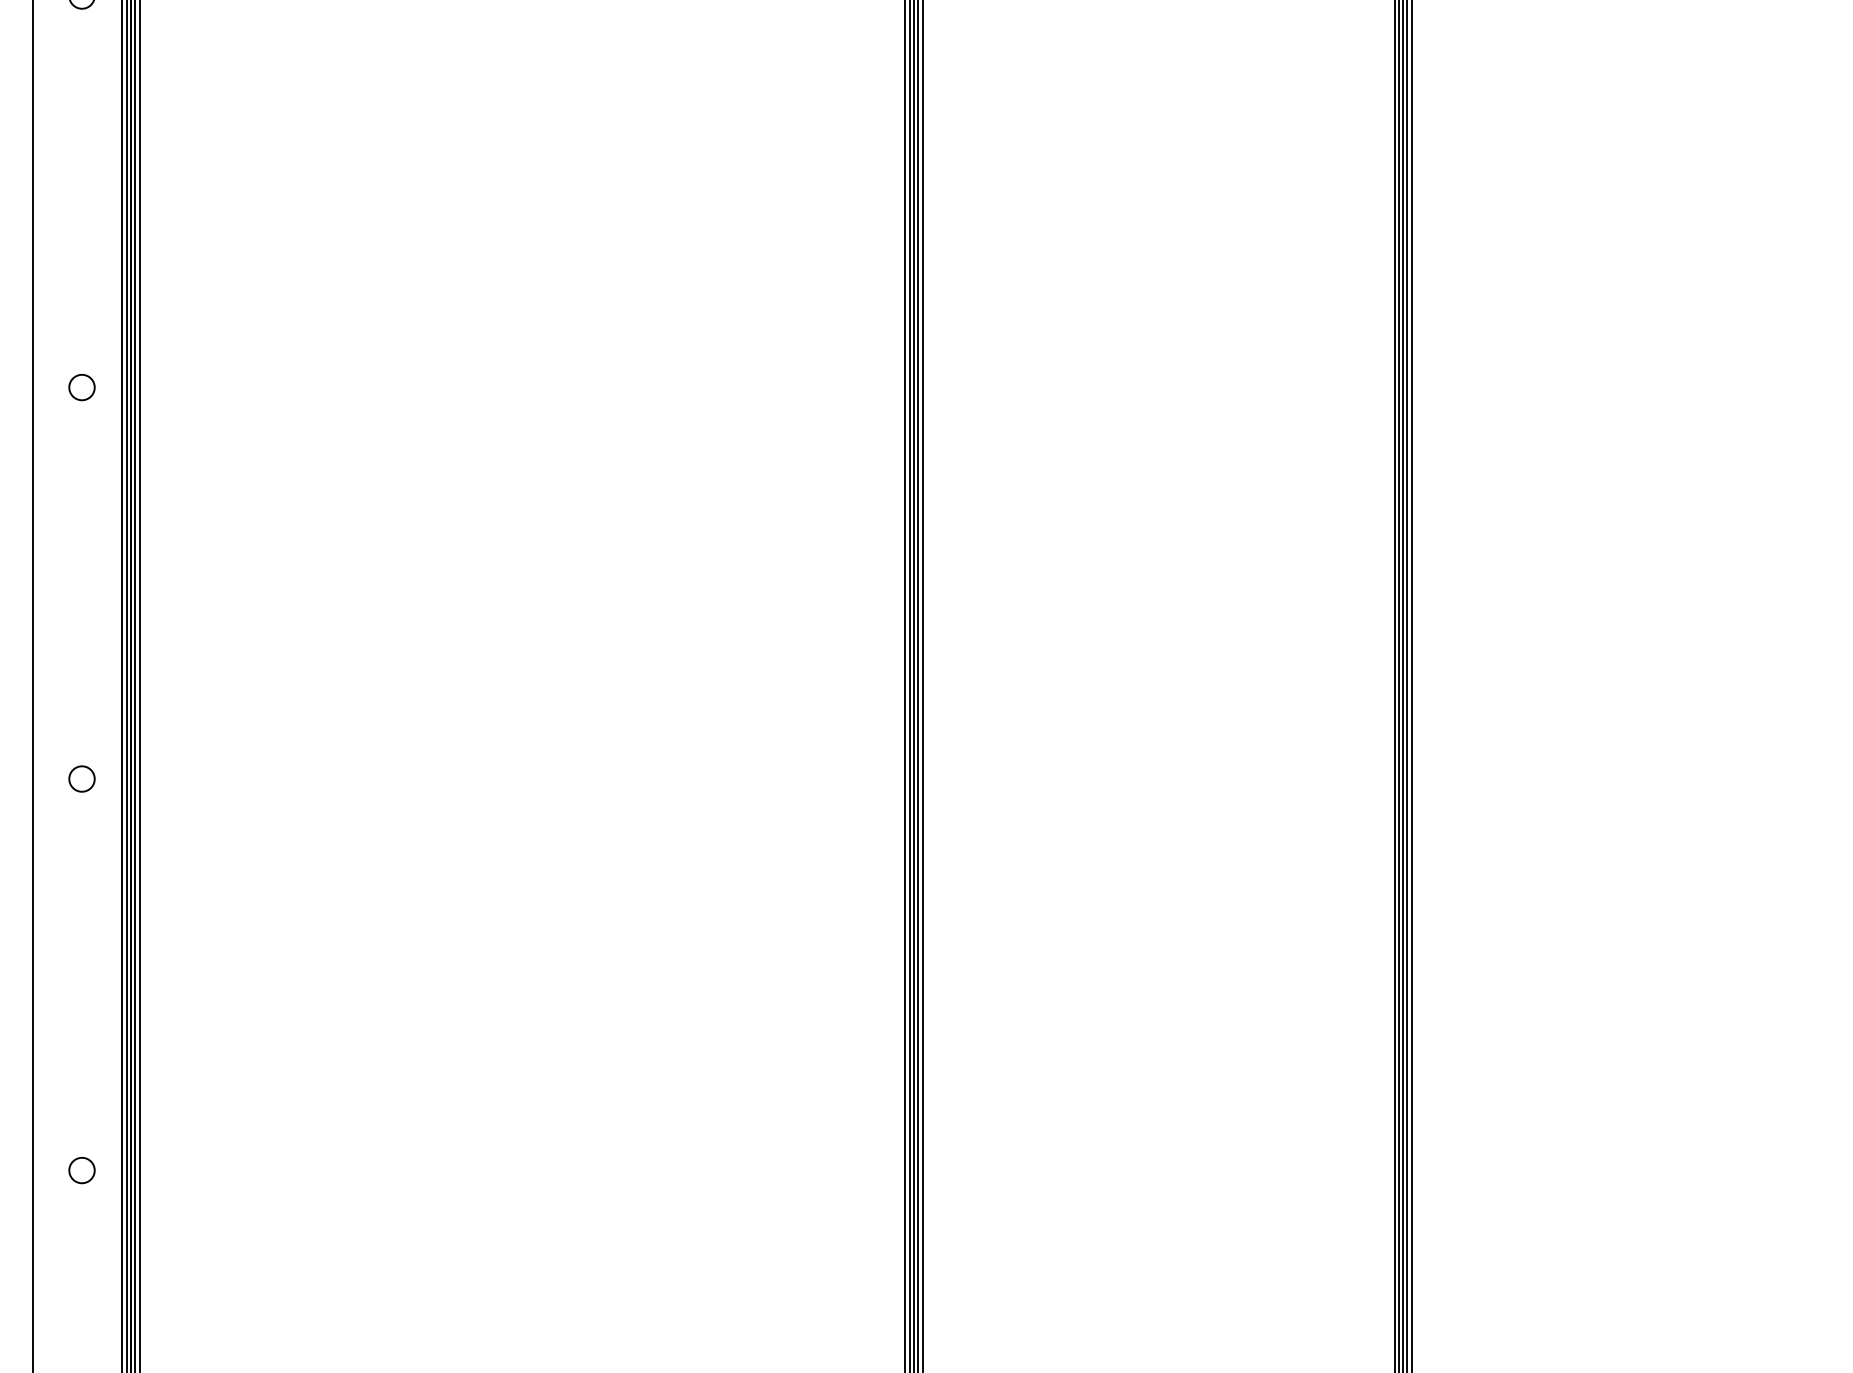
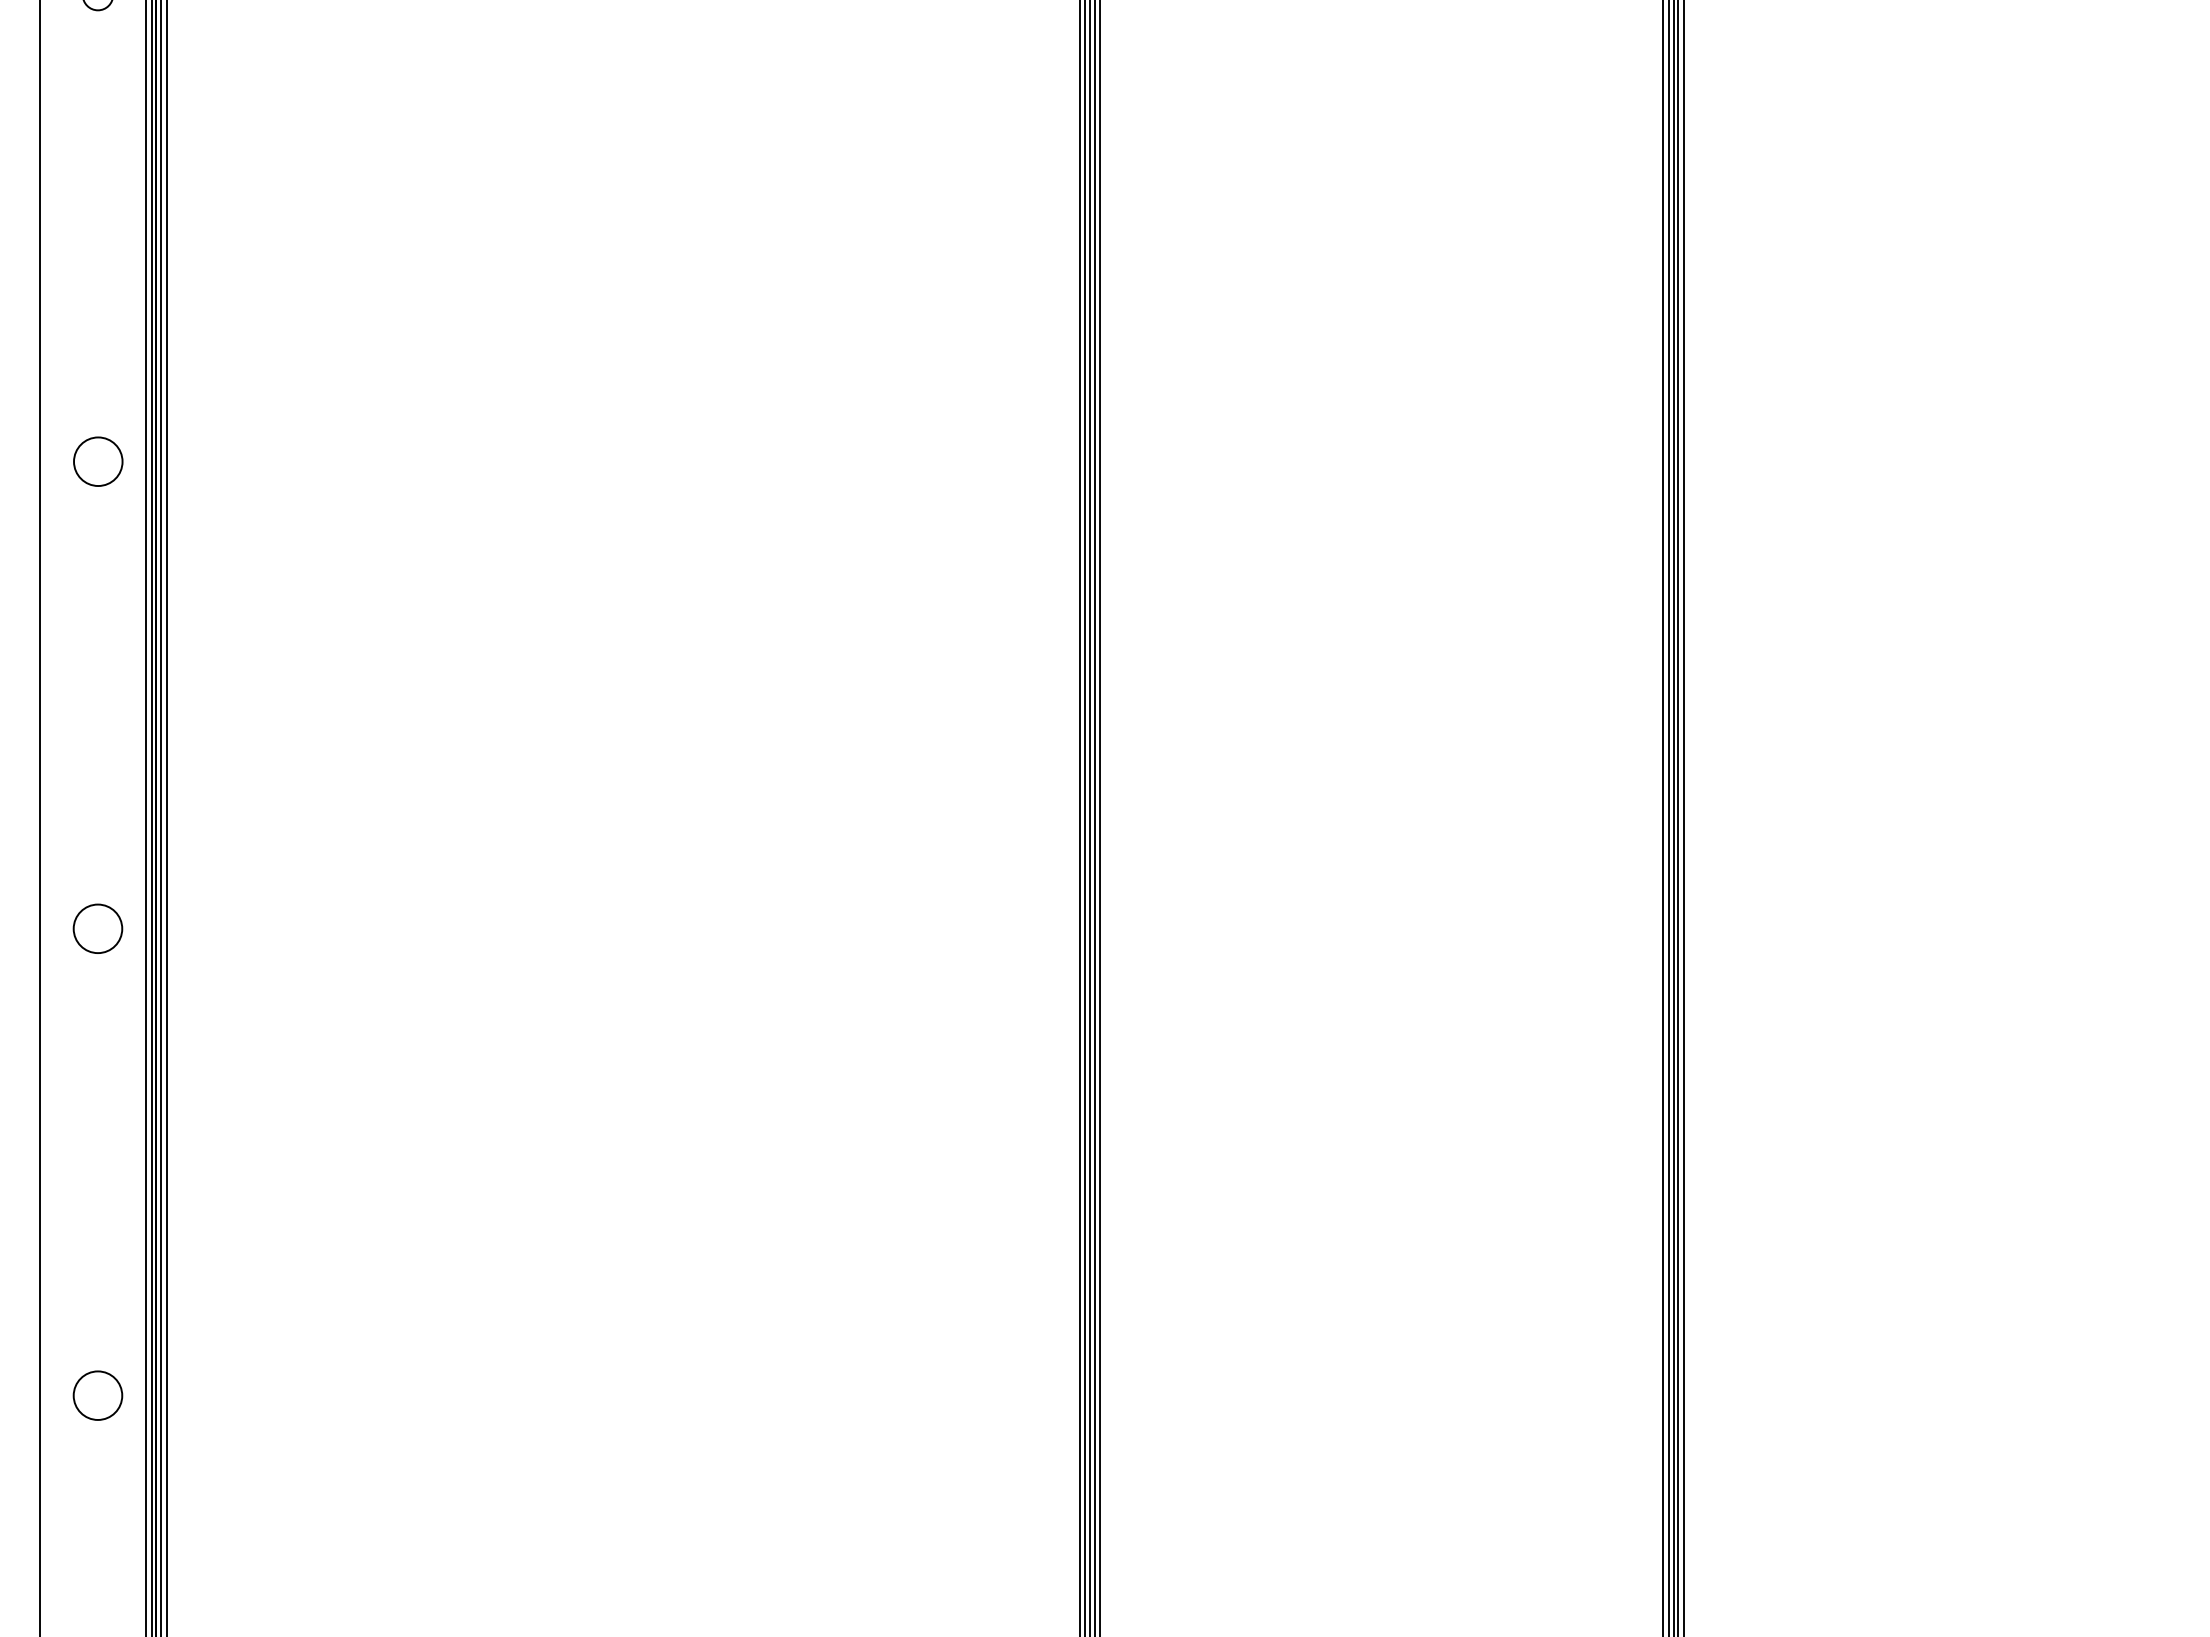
circle: (81, 387) -> (97, 462), size x1.6
circle: (81, 778) -> (97, 928), size x1.6
circle: (81, 1170) -> (97, 1395), size x1.6

